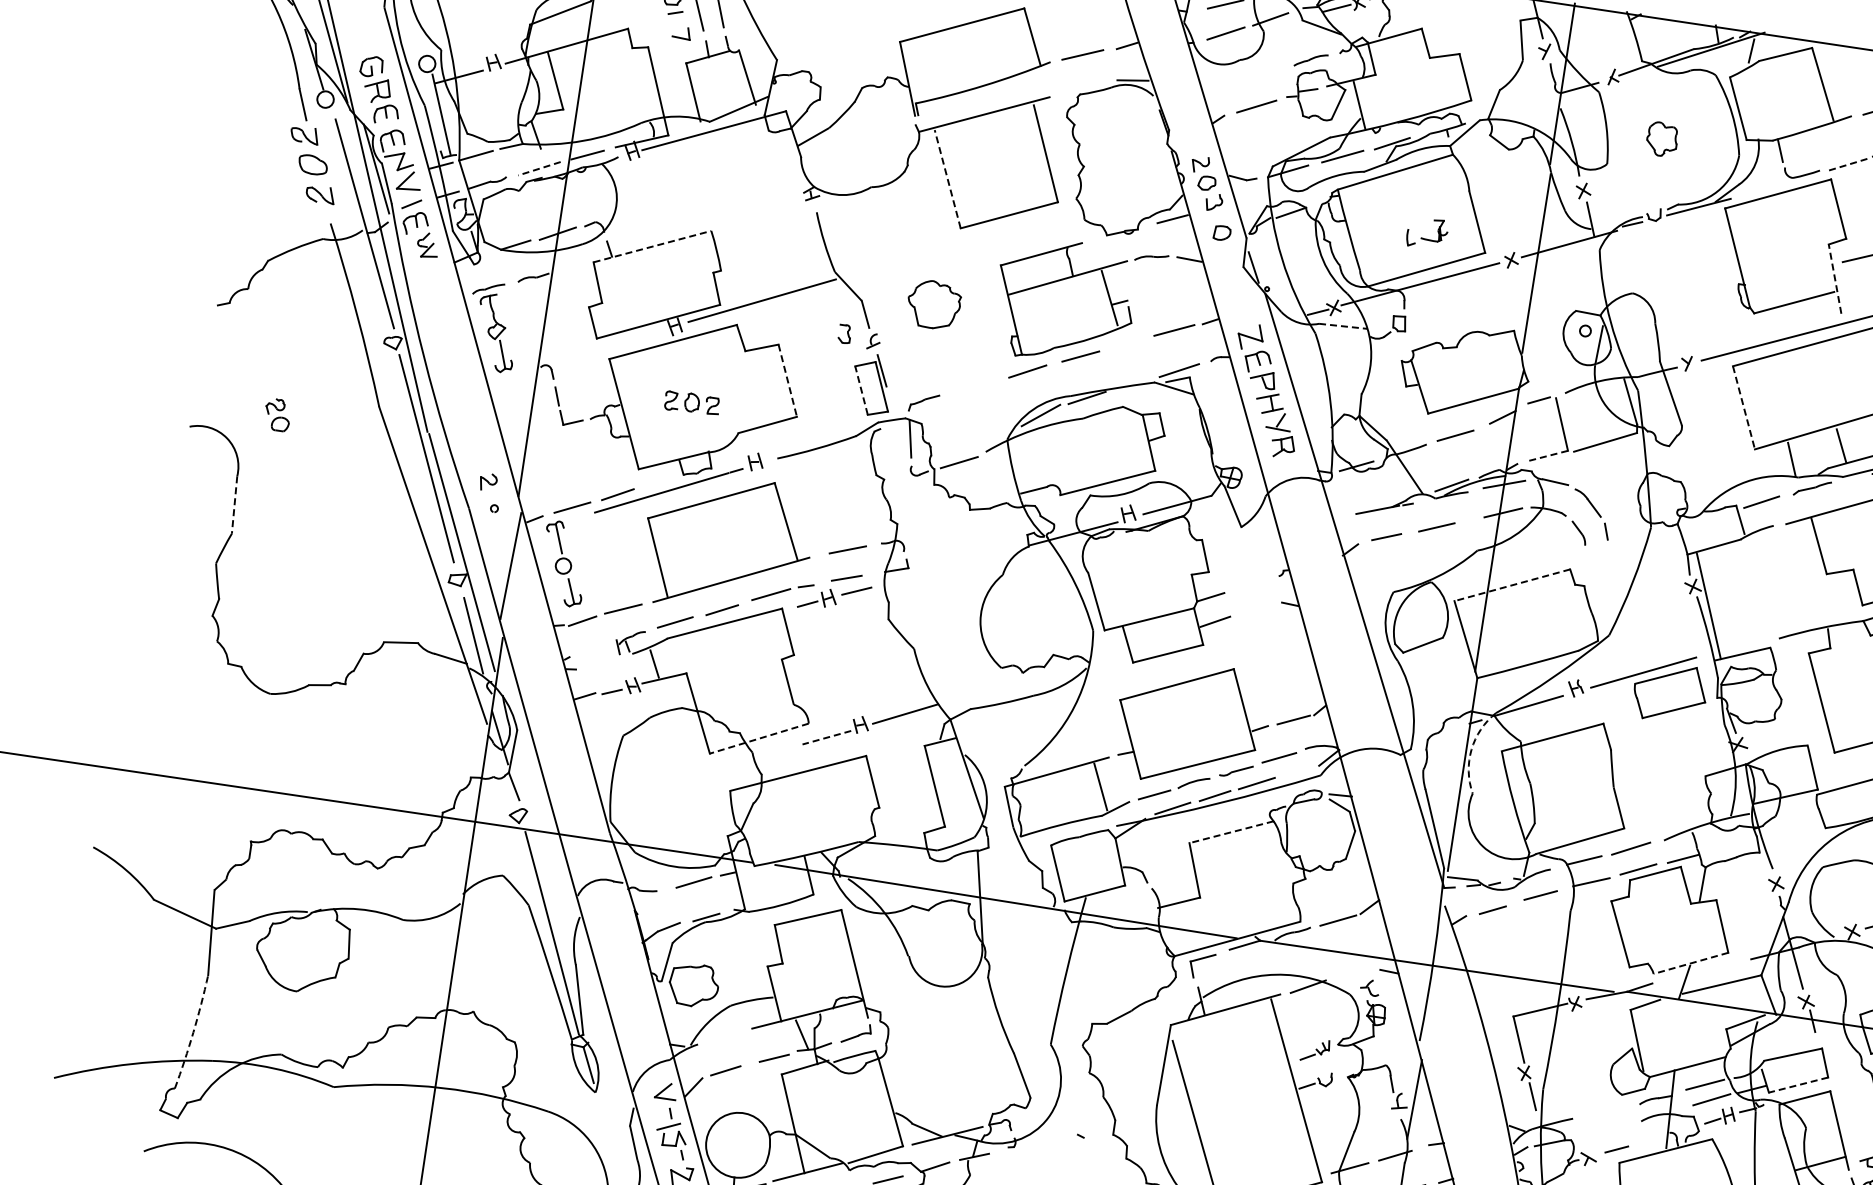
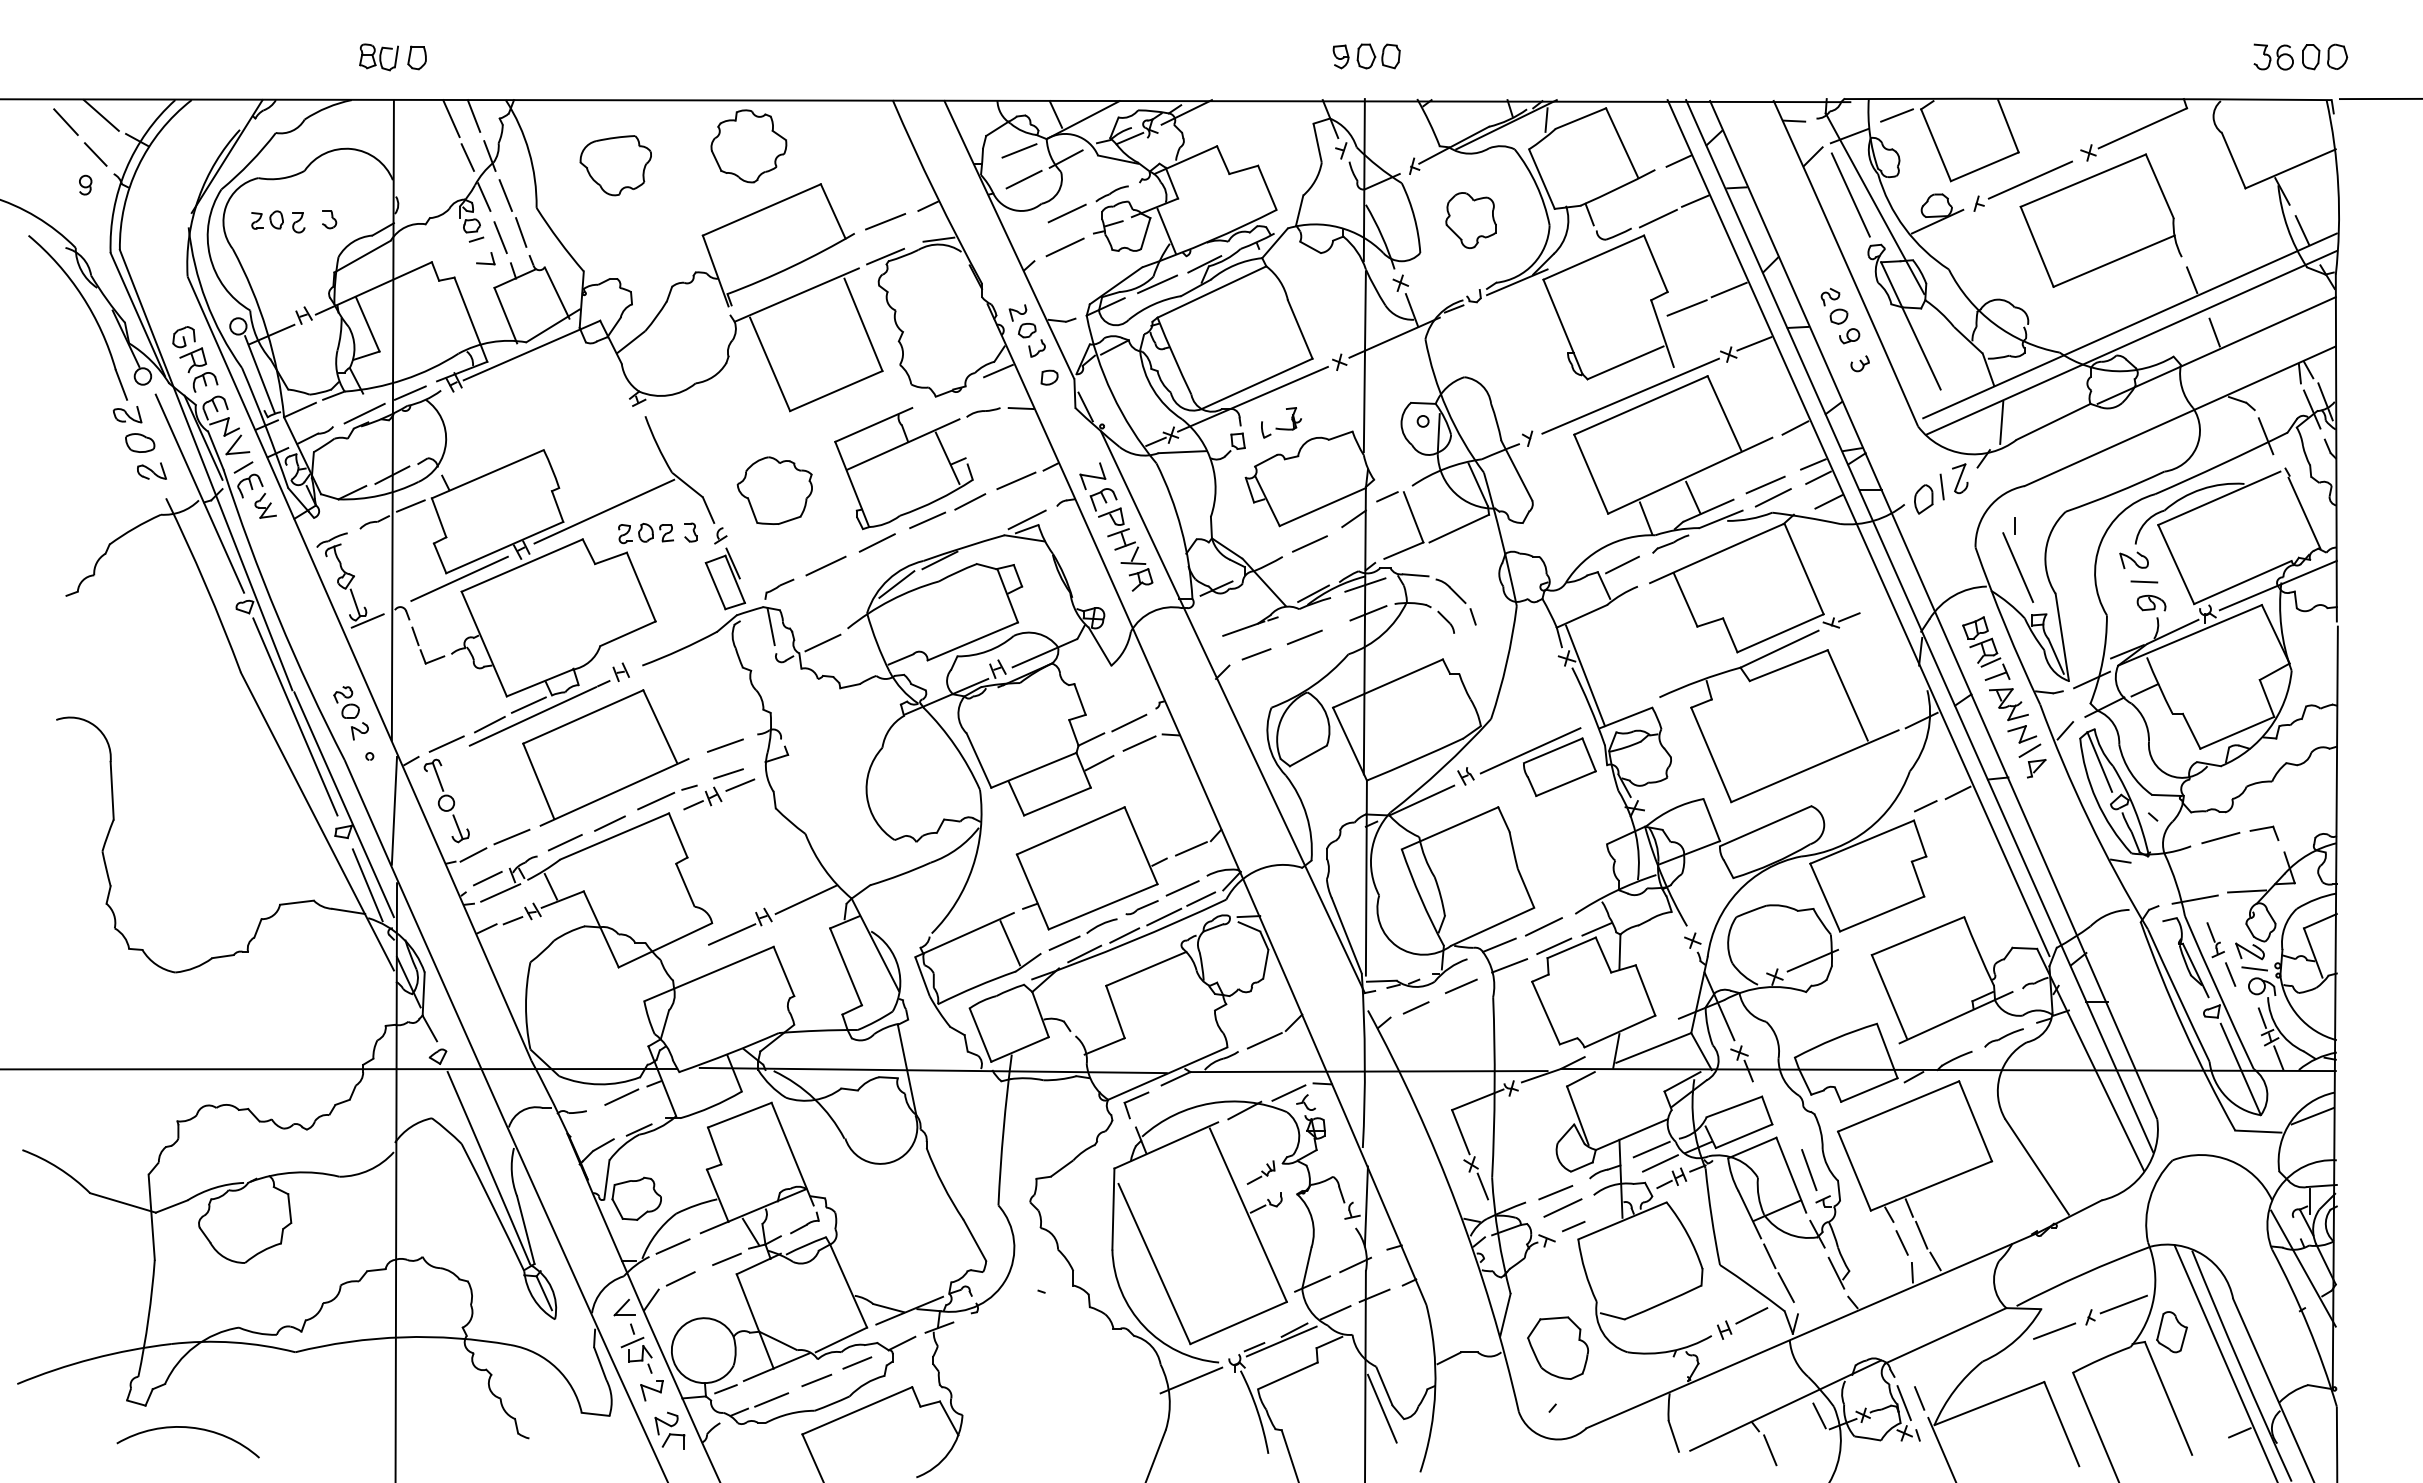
line: (1262, 73) -> (1066, 213), added
line: (1077, 89) -> (885, 256), added
part: (1661, 139) -> (1470, 220), size x1.67
line: (1846, 164) -> (1657, 218), dashed -> solid
line: (539, 168) -> (364, 413), dashed -> solid
line: (948, 179) -> (770, 364), dashed -> solid
part: (1427, 232) -> (1281, 422), moved
line: (652, 246) -> (487, 474), dashed -> solid
line: (571, 266) -> (410, 505), added
line: (1835, 279) -> (1662, 333), dashed -> solid
part: (933, 304) -> (774, 490), size x1.43
line: (1343, 326) -> (1183, 452), dashed -> solid
line: (1125, 344) -> (970, 501), added
line: (609, 345) -> (459, 578), added
line: (512, 373) -> (367, 620), added
line: (787, 381) -> (641, 587), dashed -> solid
line: (973, 386) -> (825, 565), added
line: (861, 389) -> (715, 585), dashed -> solid
part: (691, 403) -> (645, 533), moved
line: (1744, 408) -> (1591, 474), dashed -> solid
part: (277, 414) -> (346, 702), moved
line: (1547, 455) -> (1403, 550), dashed -> solid
line: (659, 480) -> (528, 704), added
line: (234, 504) -> (112, 790), dashed -> solid
line: (1250, 585) -> (1129, 722), added
line: (1511, 585) -> (1387, 683), dashed -> solid
line: (1257, 608) -> (1139, 743), added
line: (593, 646) -> (487, 878), added
line: (603, 662) -> (500, 892), added
line: (826, 737) -> (731, 934), dashed -> solid
line: (759, 738) -> (665, 945), dashed -> solid
arc: (1471, 749) -> (1371, 852), dashed -> solid
line: (1296, 770) -> (1201, 898), added
line: (1230, 832) -> (1145, 969), dashed -> solid
line: (1690, 963) -> (1619, 1031), dashed -> solid
line: (1354, 975) -> (1288, 1092), added
arc: (193, 1032) -> (148, 1318), dashed -> solid
line: (722, 1037) -> (672, 1246), added
line: (1798, 1085) -> (1744, 1136), dashed -> solid
line: (1603, 1113) -> (1555, 1192), added
line: (1858, 1128) -> (1809, 1170), added
line: (1608, 1129) -> (1562, 1207), added

